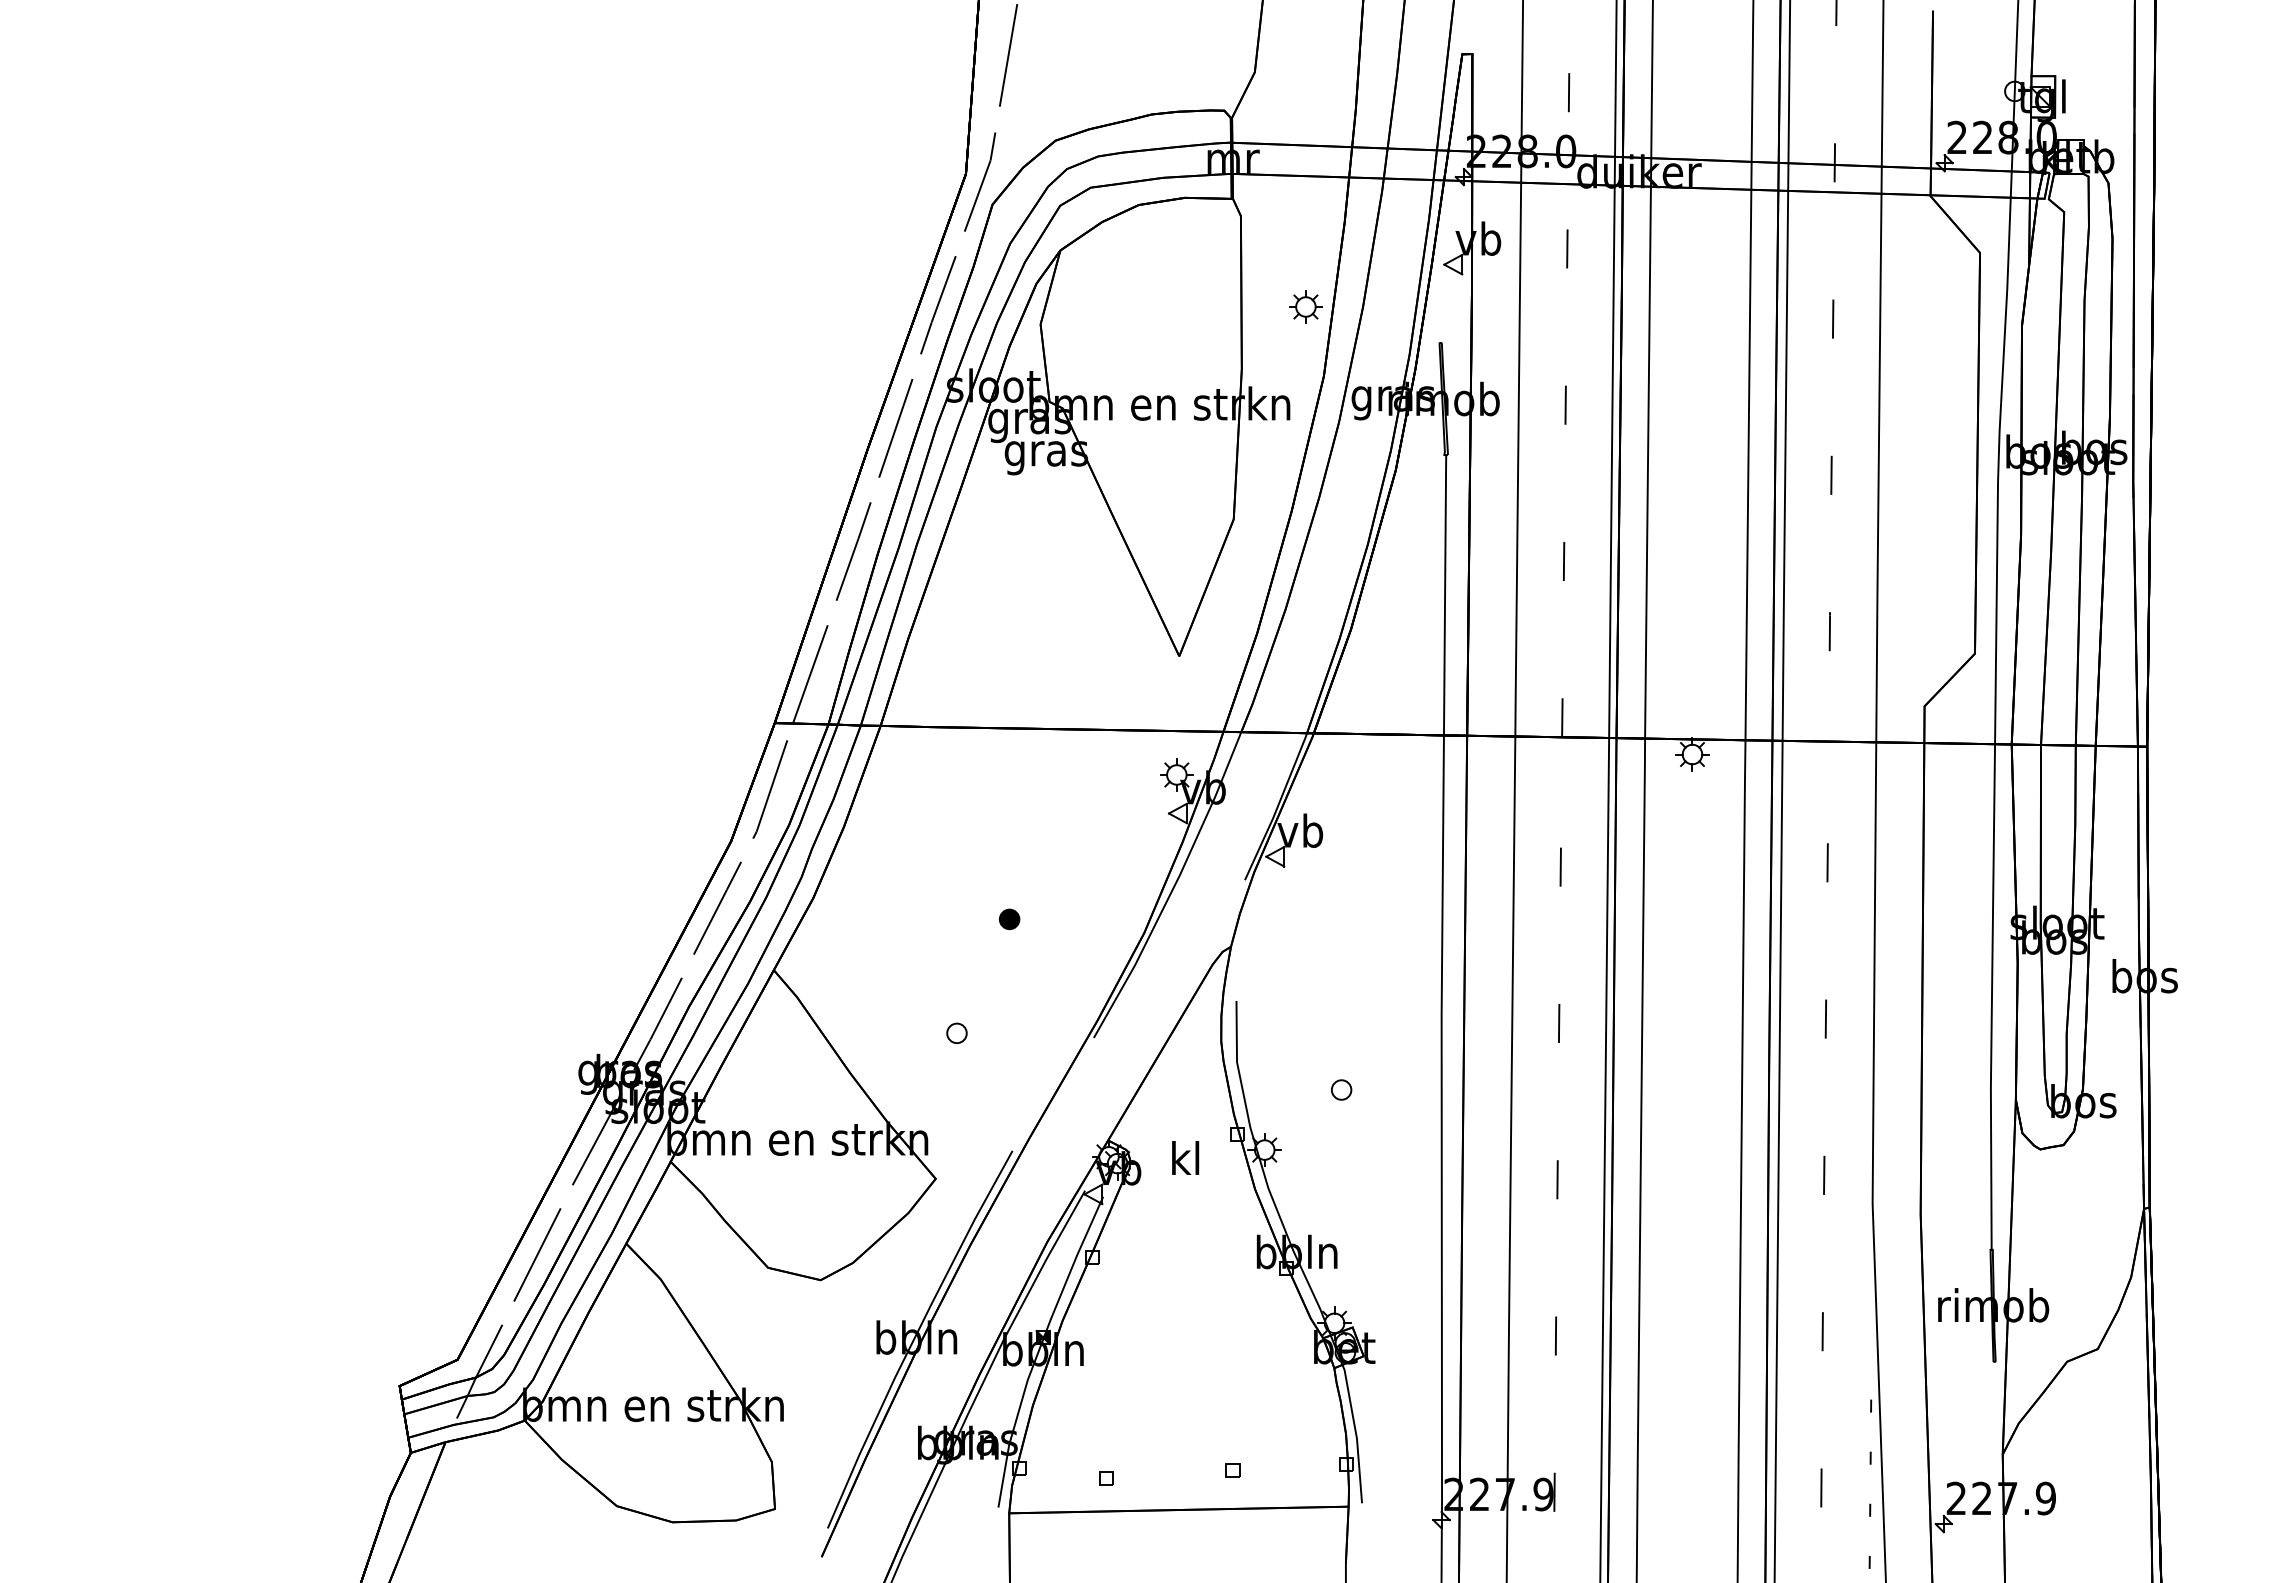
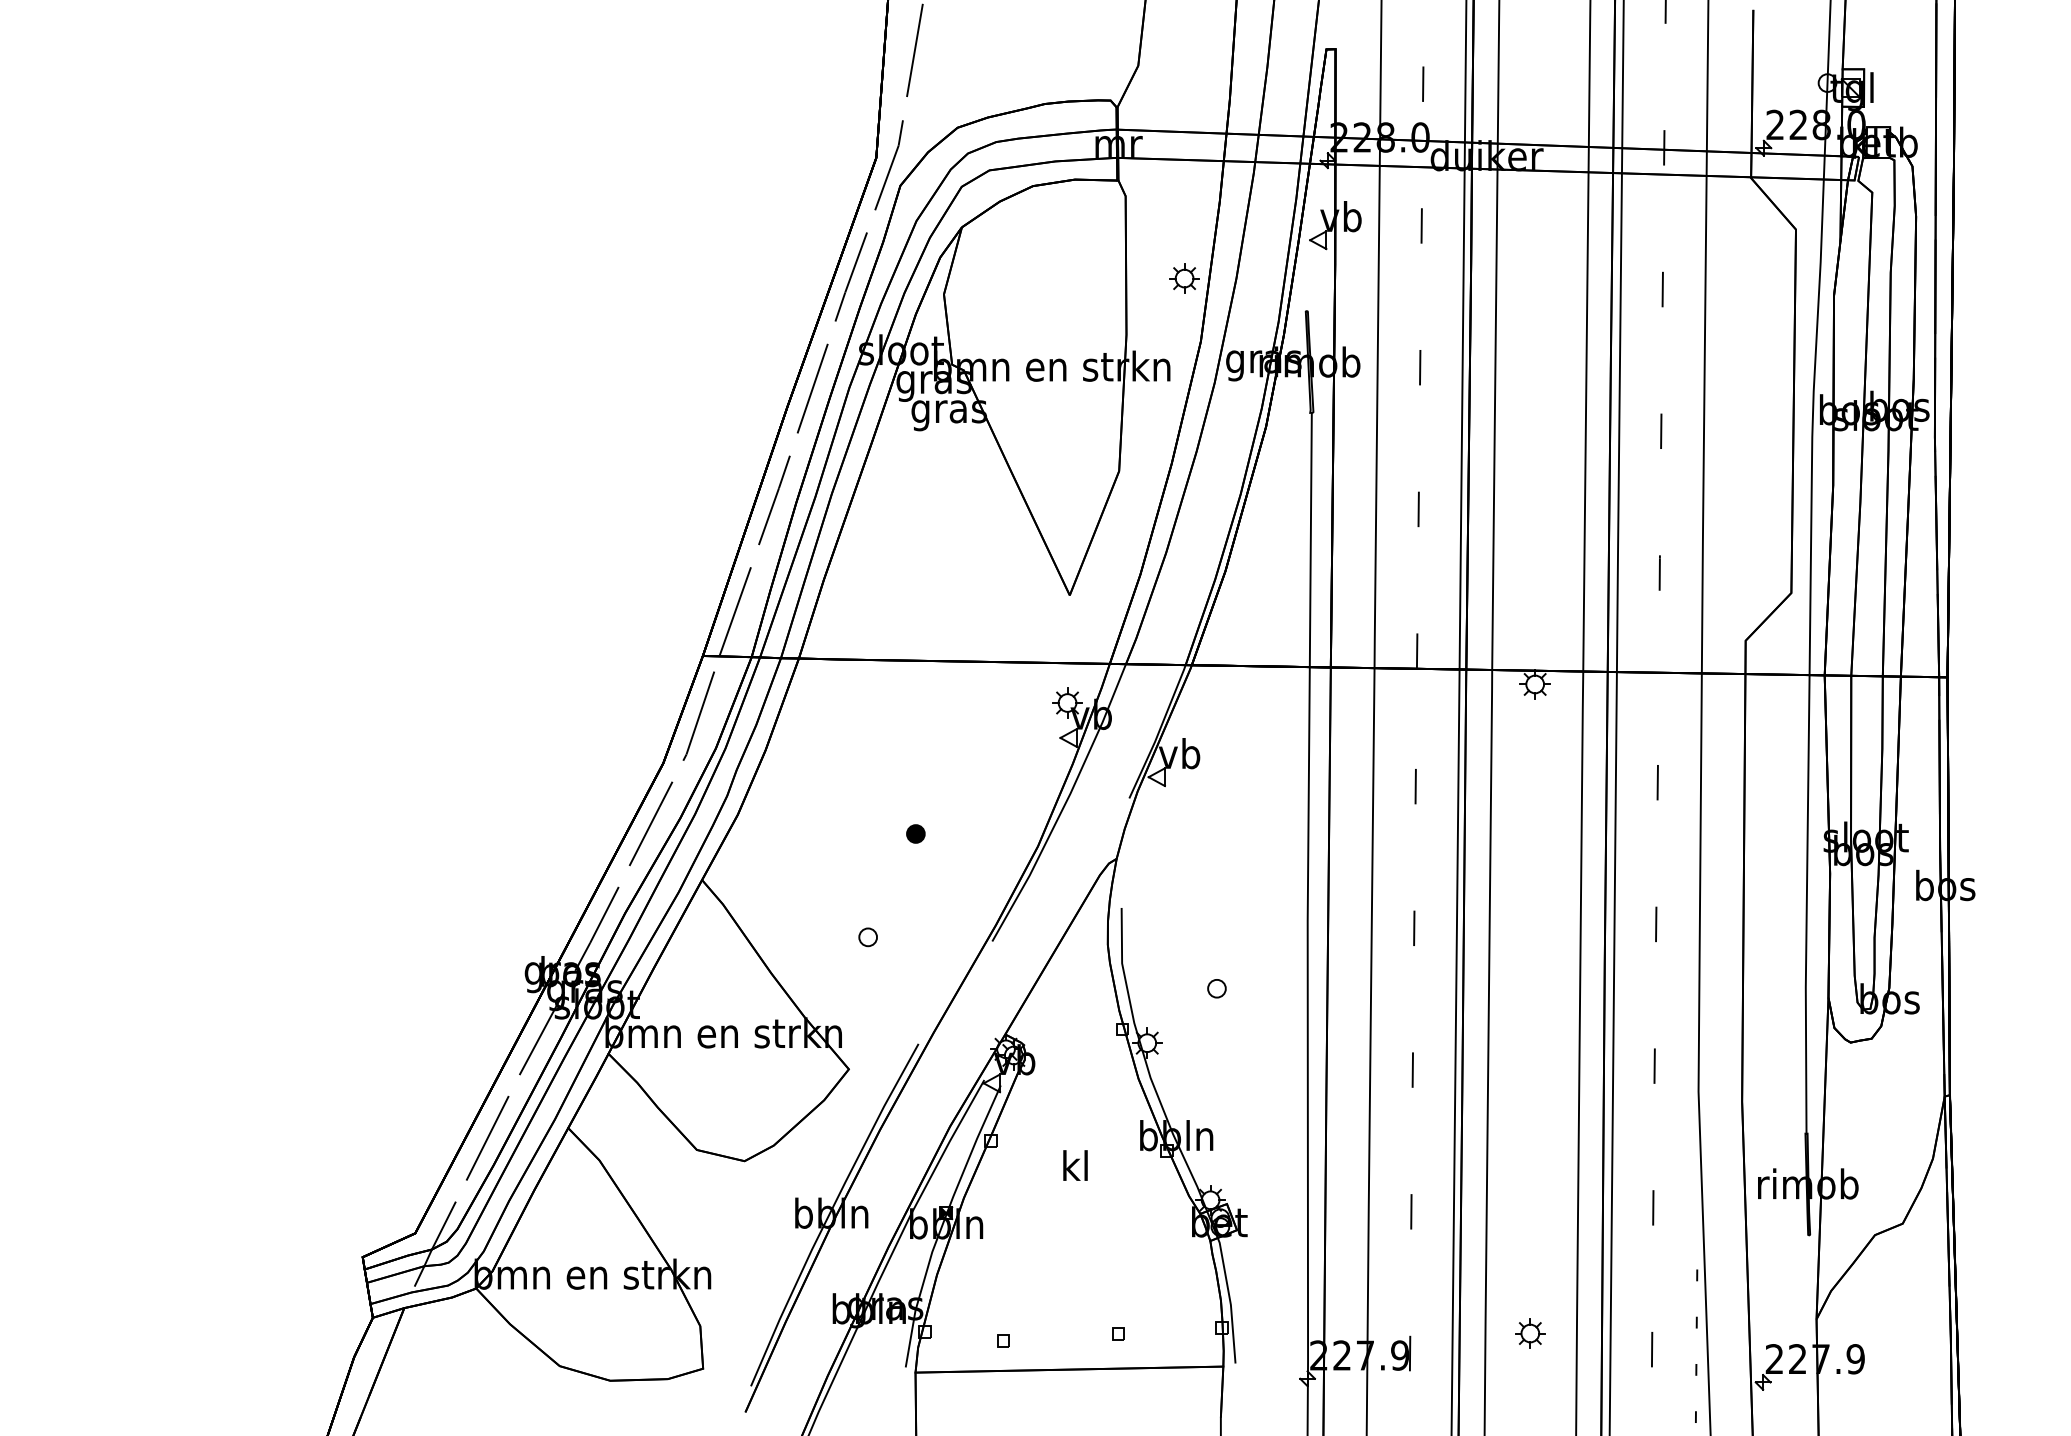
text: (1185, 1157) -> (1075, 1165), moved
part: (1686, 1470) -> (1529, 1333), added

